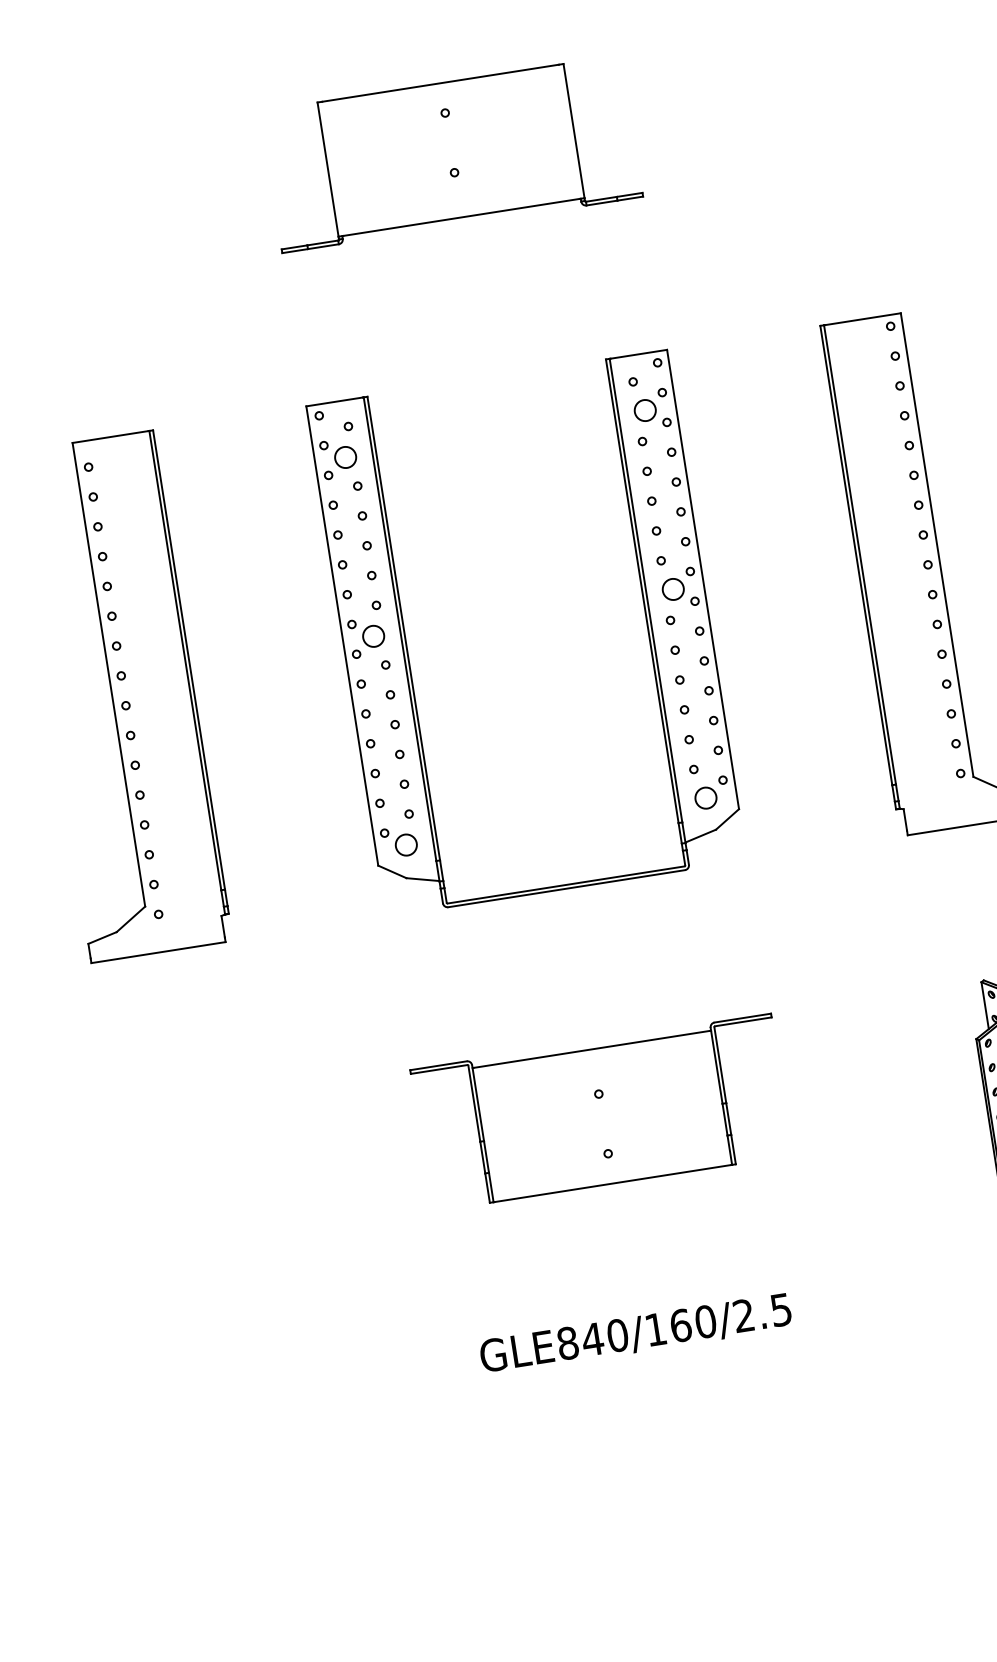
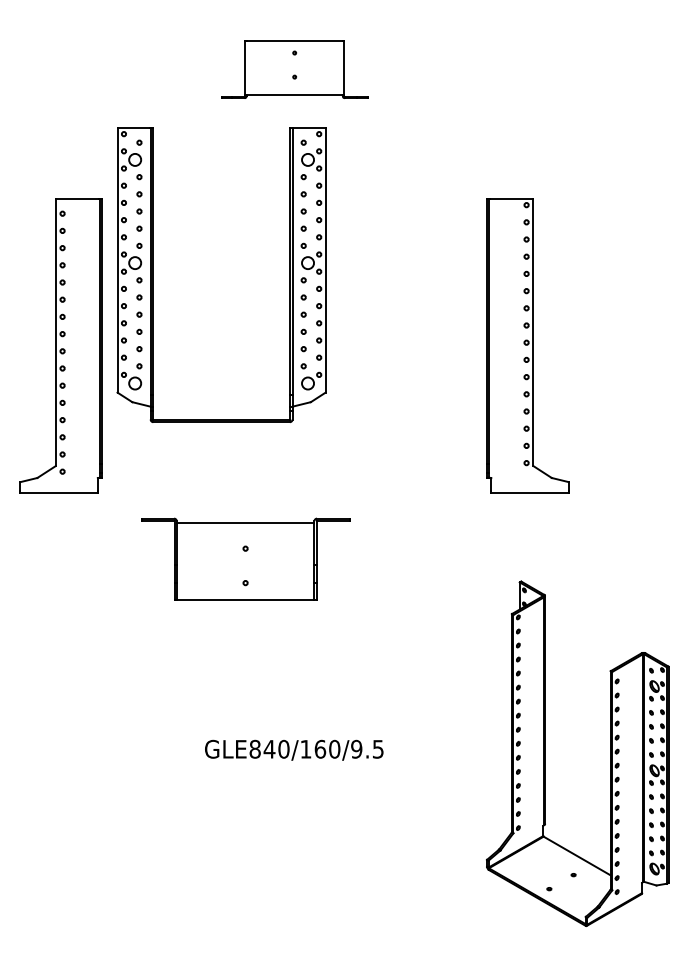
part: (451, 154) -> (294, 69), size x0.7
part: (408, 651) -> (153, 274), moved
part: (601, 1111) -> (245, 558), moved
text: (743, 1316) -> (356, 749), GLE840/160/2.5 -> GLE840/160/9.5

